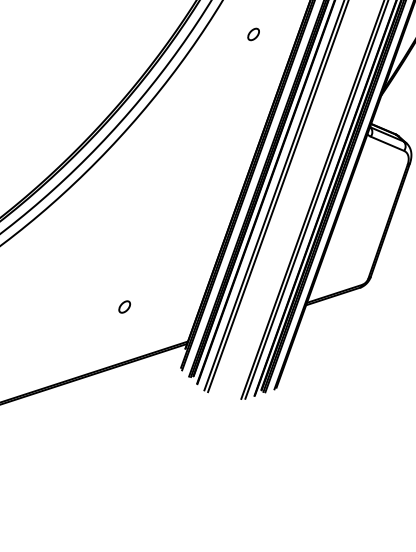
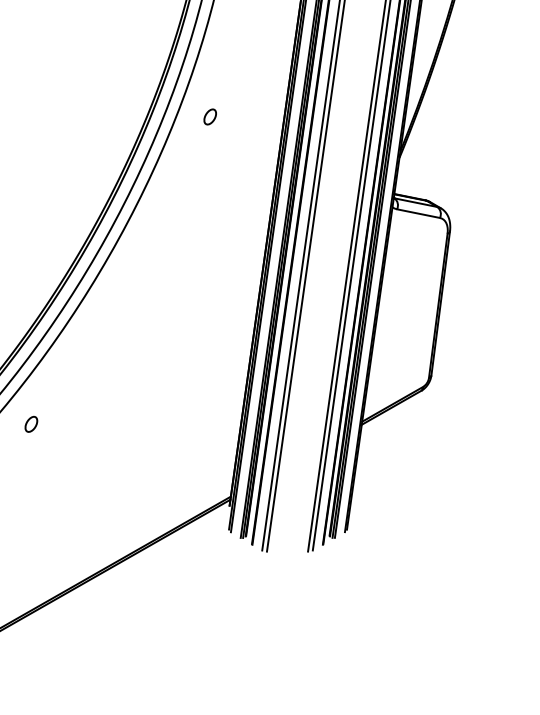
part: (253, 33) -> (209, 116), moved
part: (124, 306) -> (31, 423), moved

